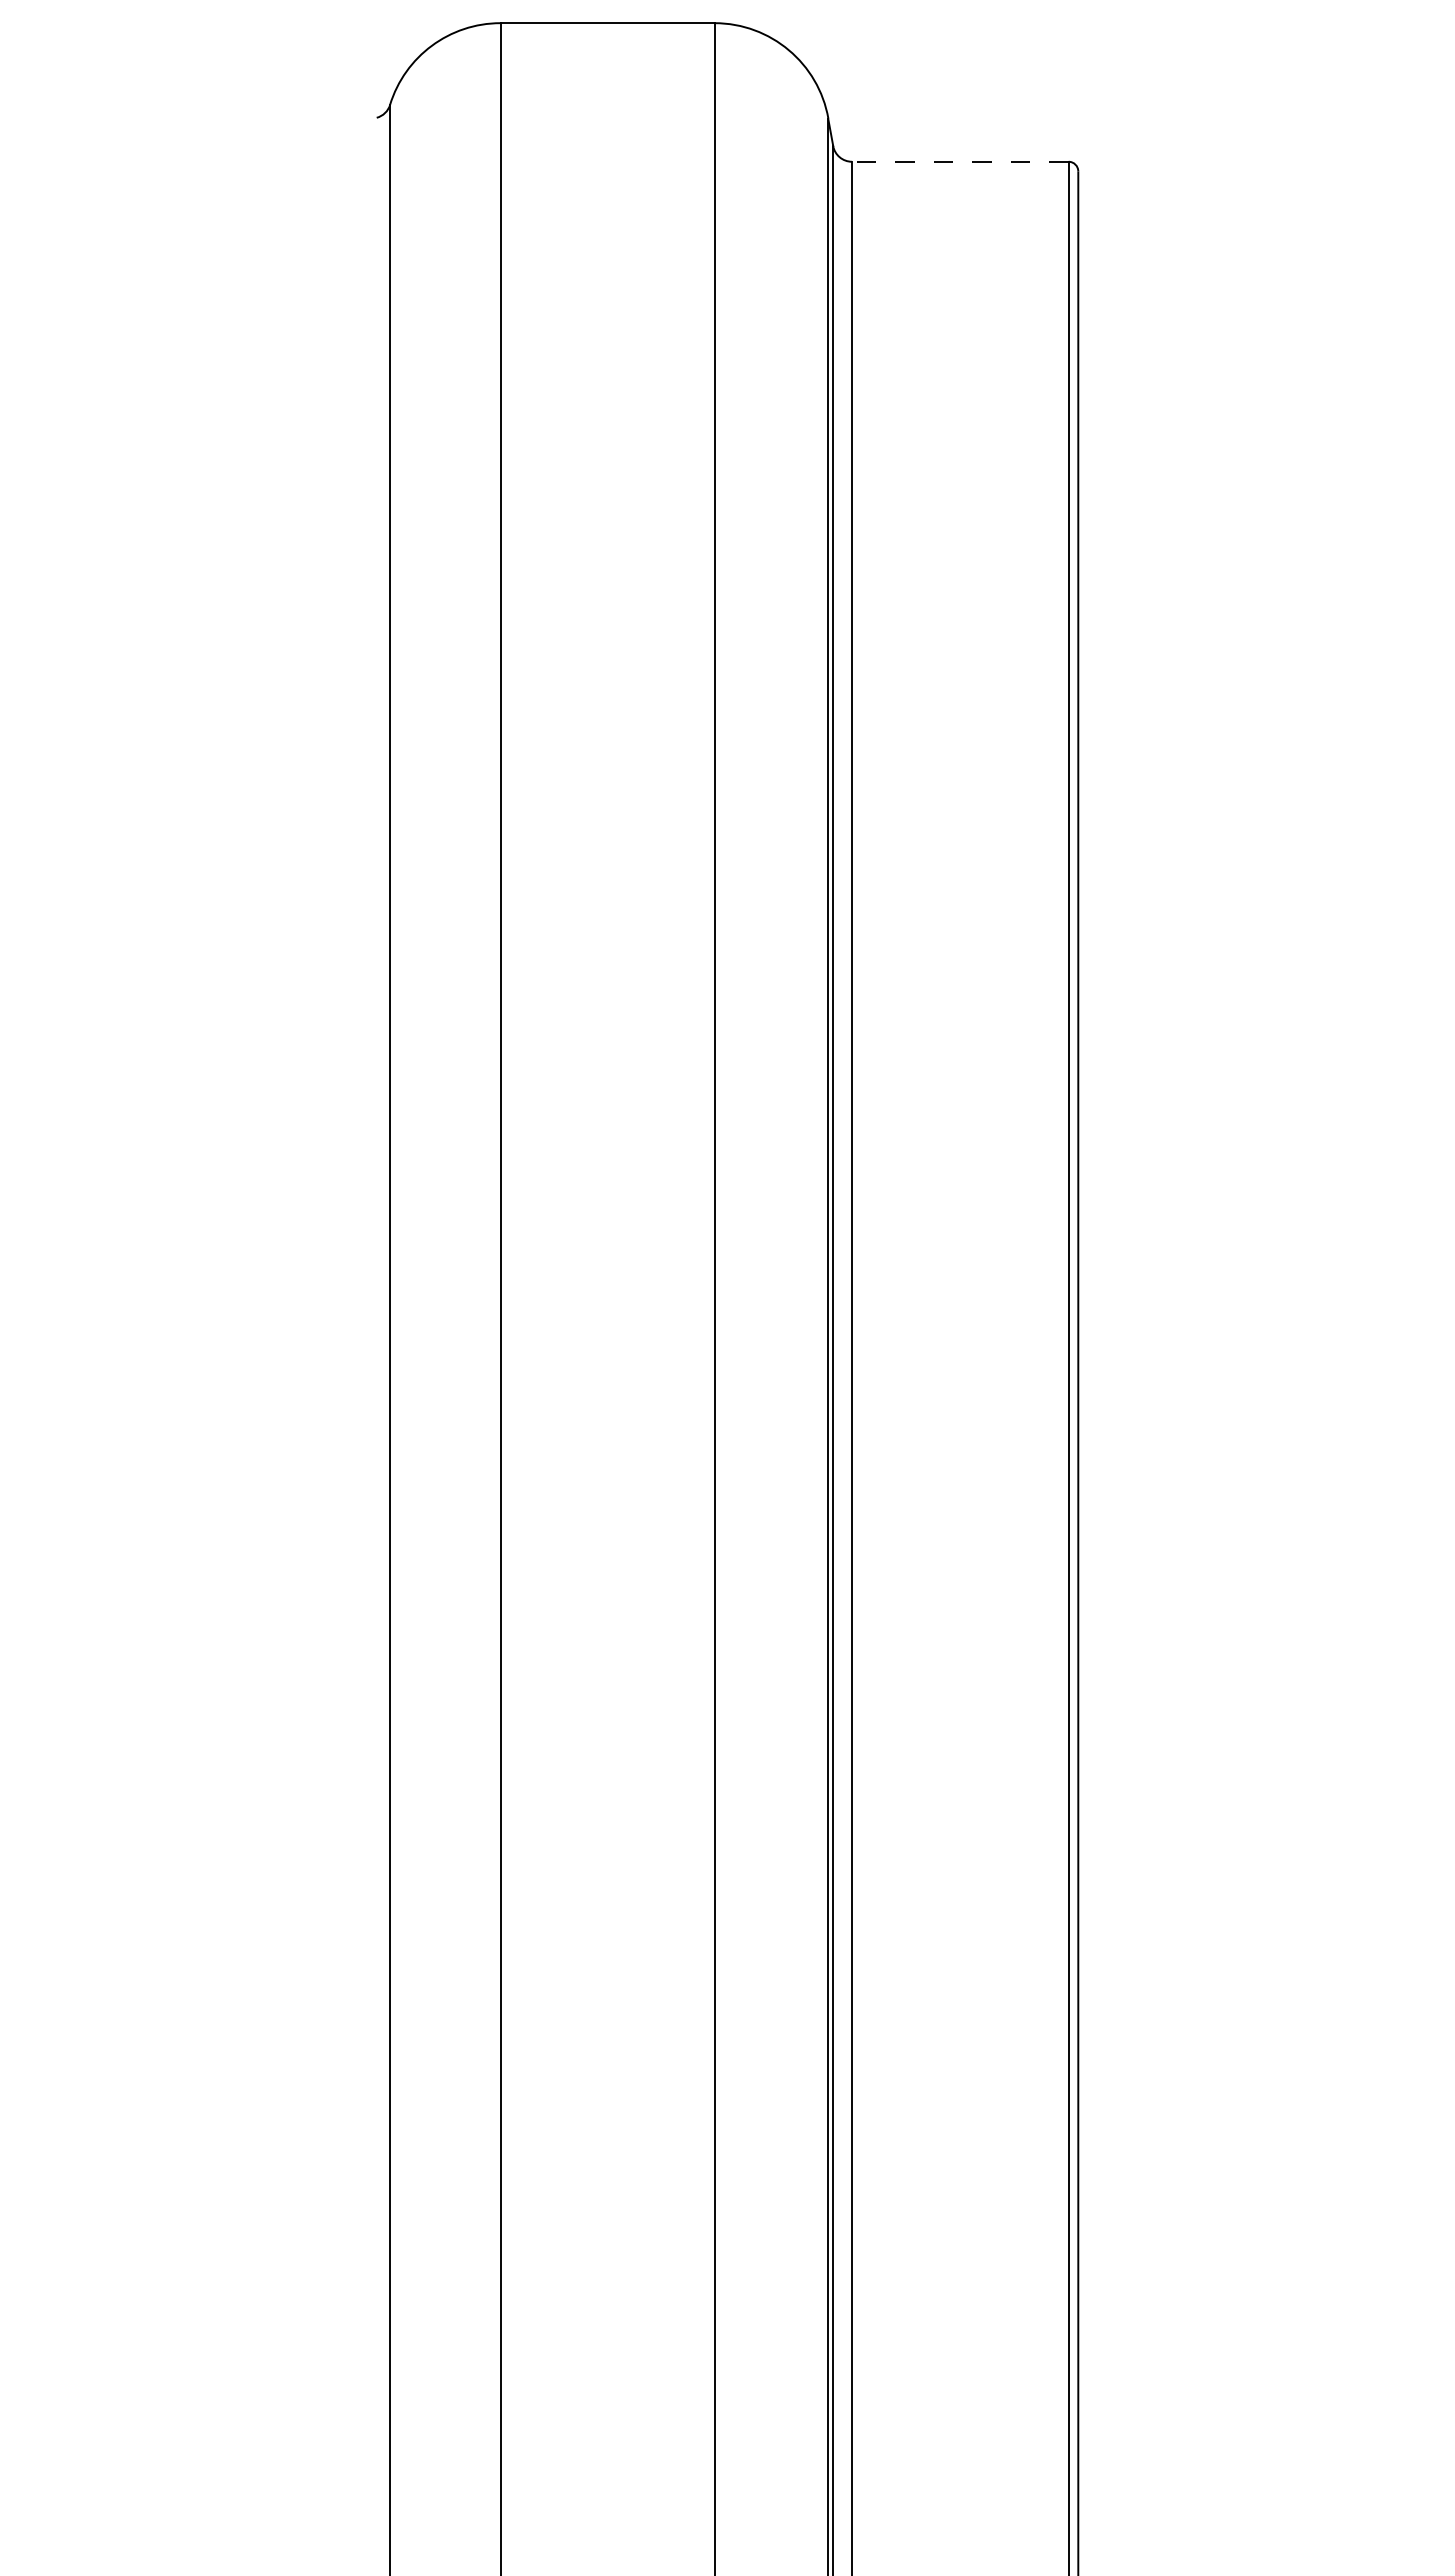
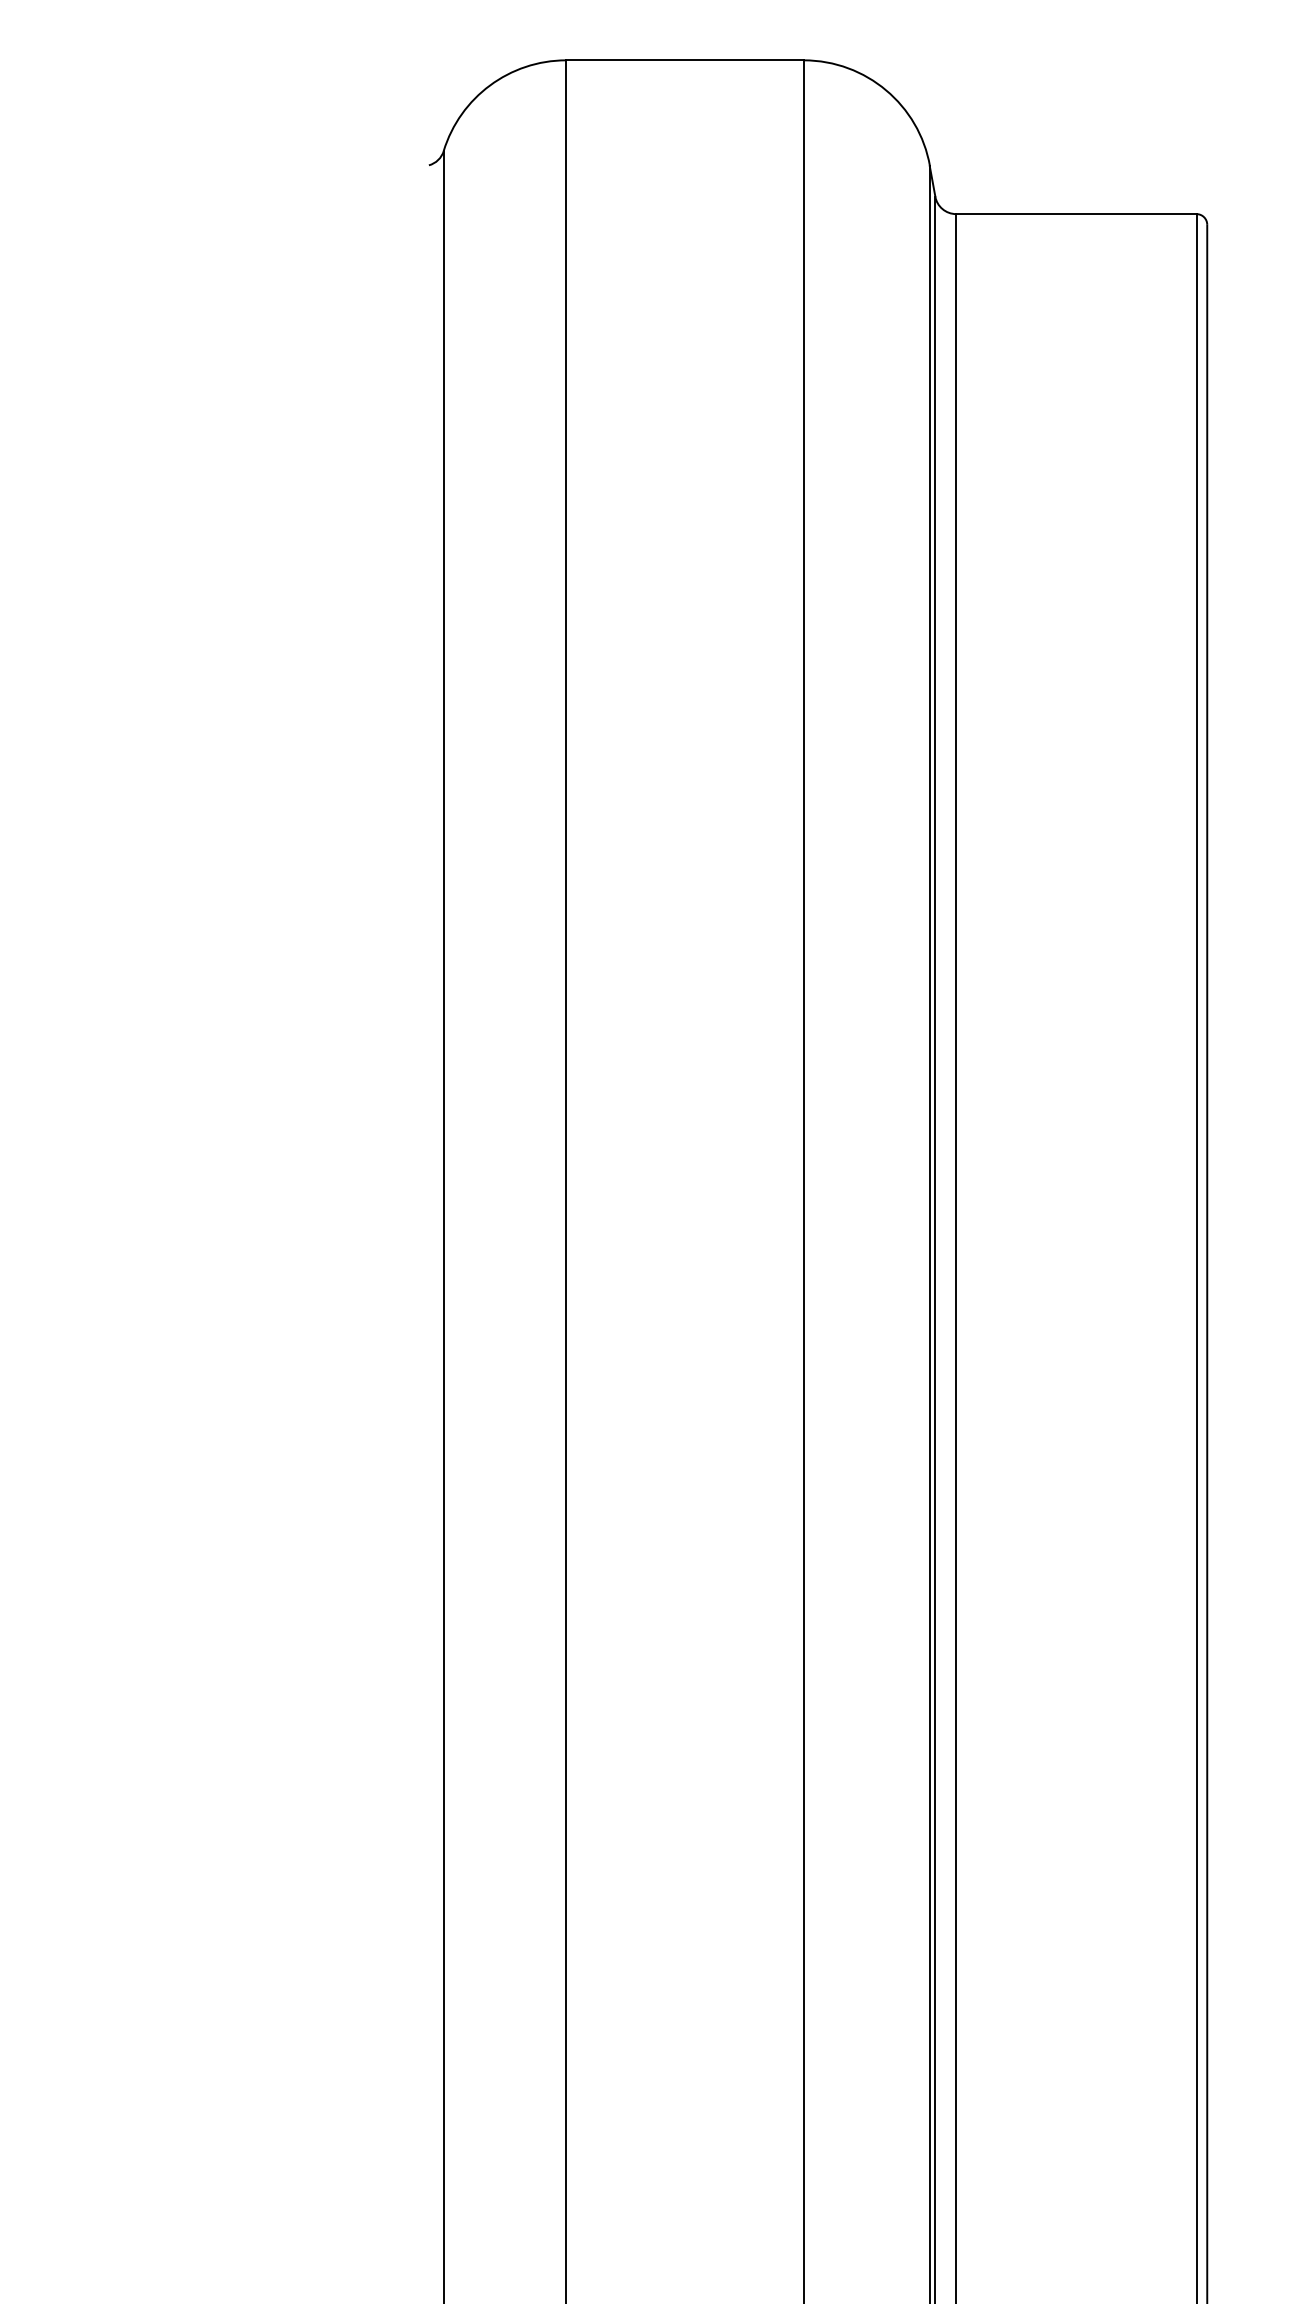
line: (959, 161) -> (1075, 213), dashed -> solid

